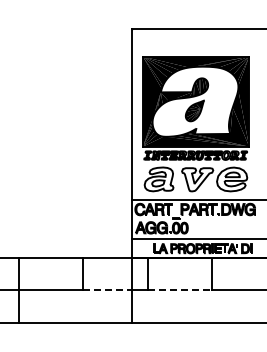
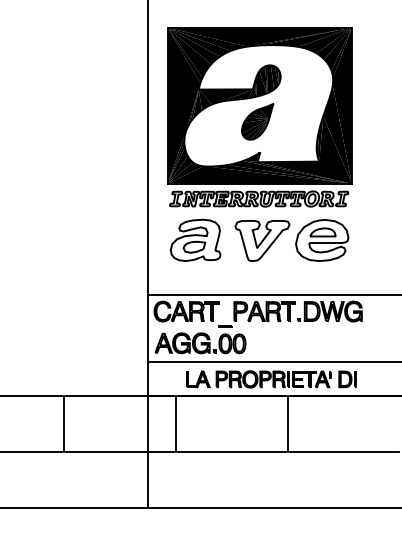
part: (195, 124) -> (258, 145), moved
line: (107, 290) -> (106, 451), dashed -> solid
line: (180, 290) -> (232, 451), dashed -> solid

